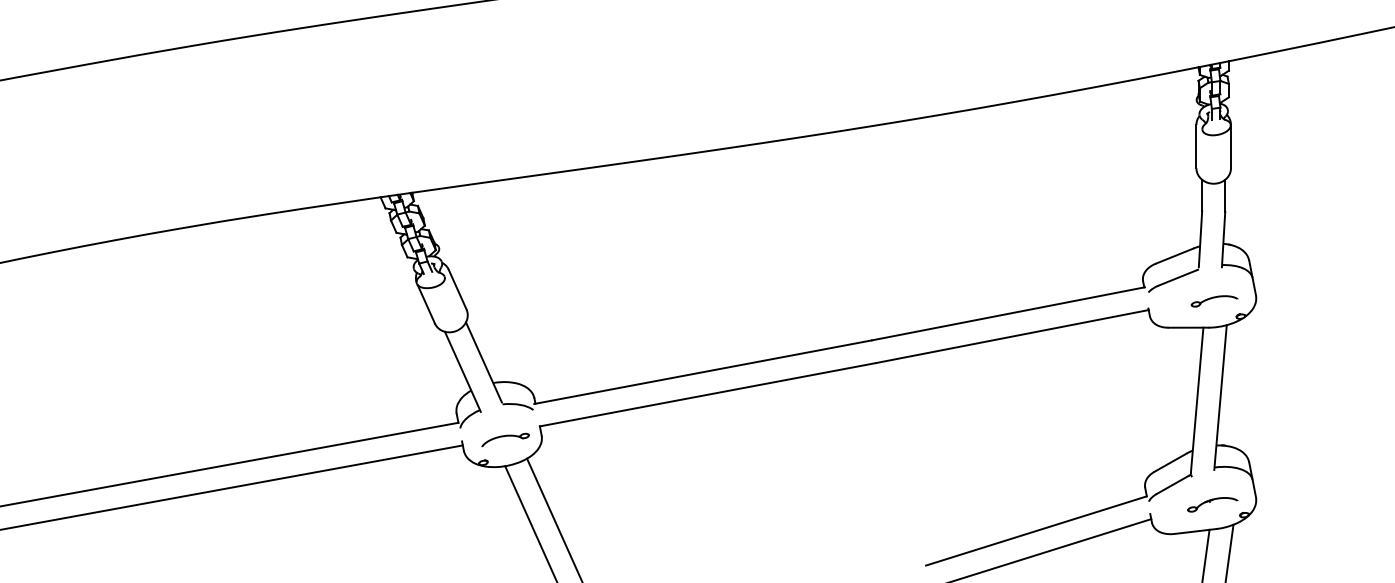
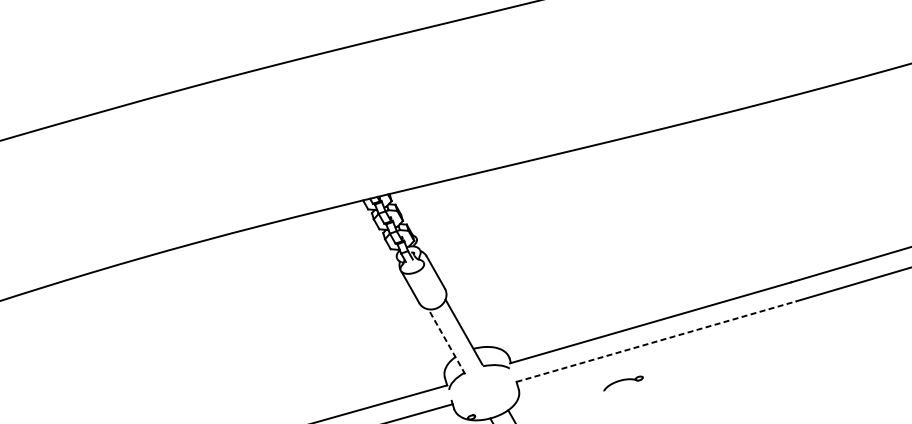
line: (462, 371) -> (446, 341), solid -> dashed
line: (708, 394) -> (656, 341), solid -> dashed
part: (505, 439) -> (623, 383), moved

